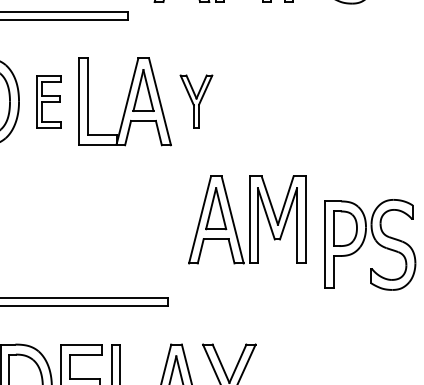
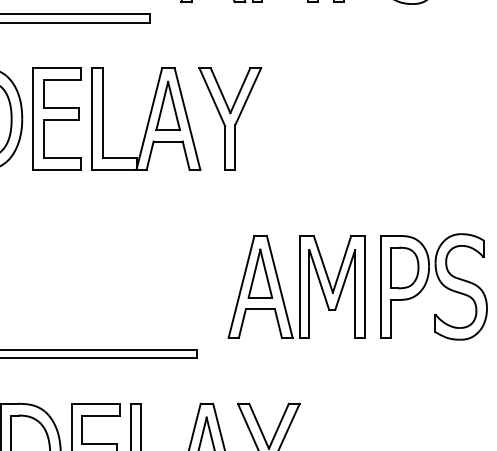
part: (48, 101) -> (56, 118), size x1.67
part: (196, 101) -> (230, 118), size x1.67
part: (247, 219) -> (297, 286), moved

